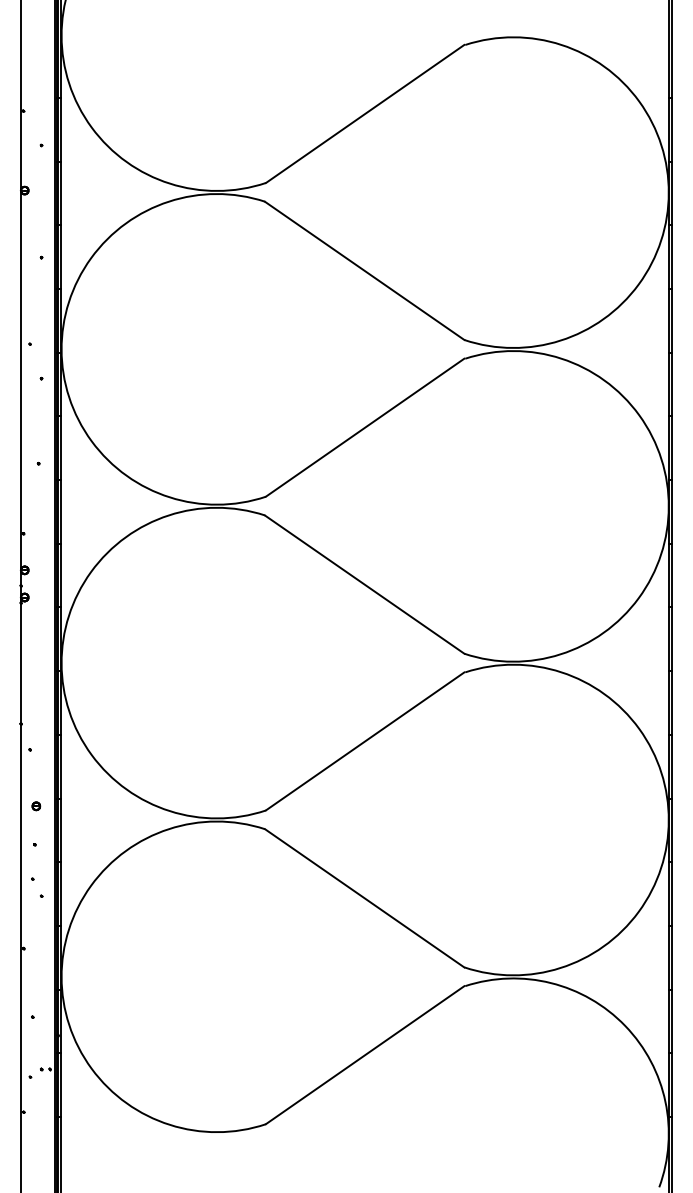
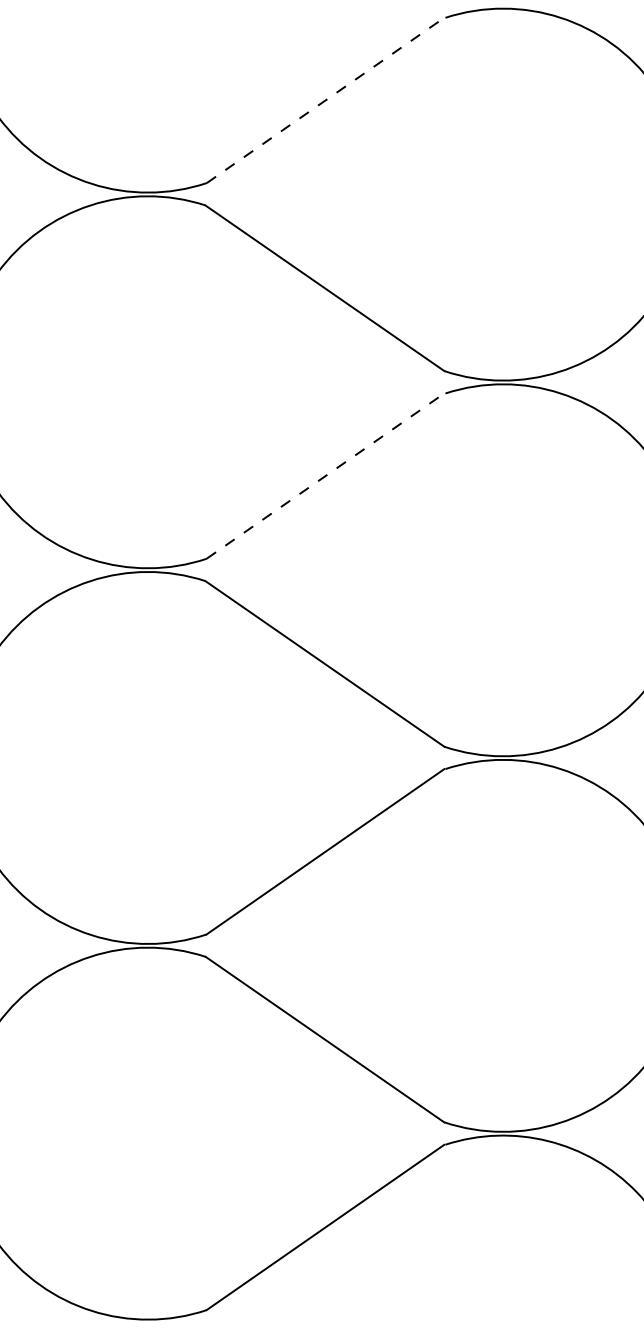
line: (365, 113) -> (325, 99), solid -> dashed
line: (365, 427) -> (325, 475), solid -> dashed

